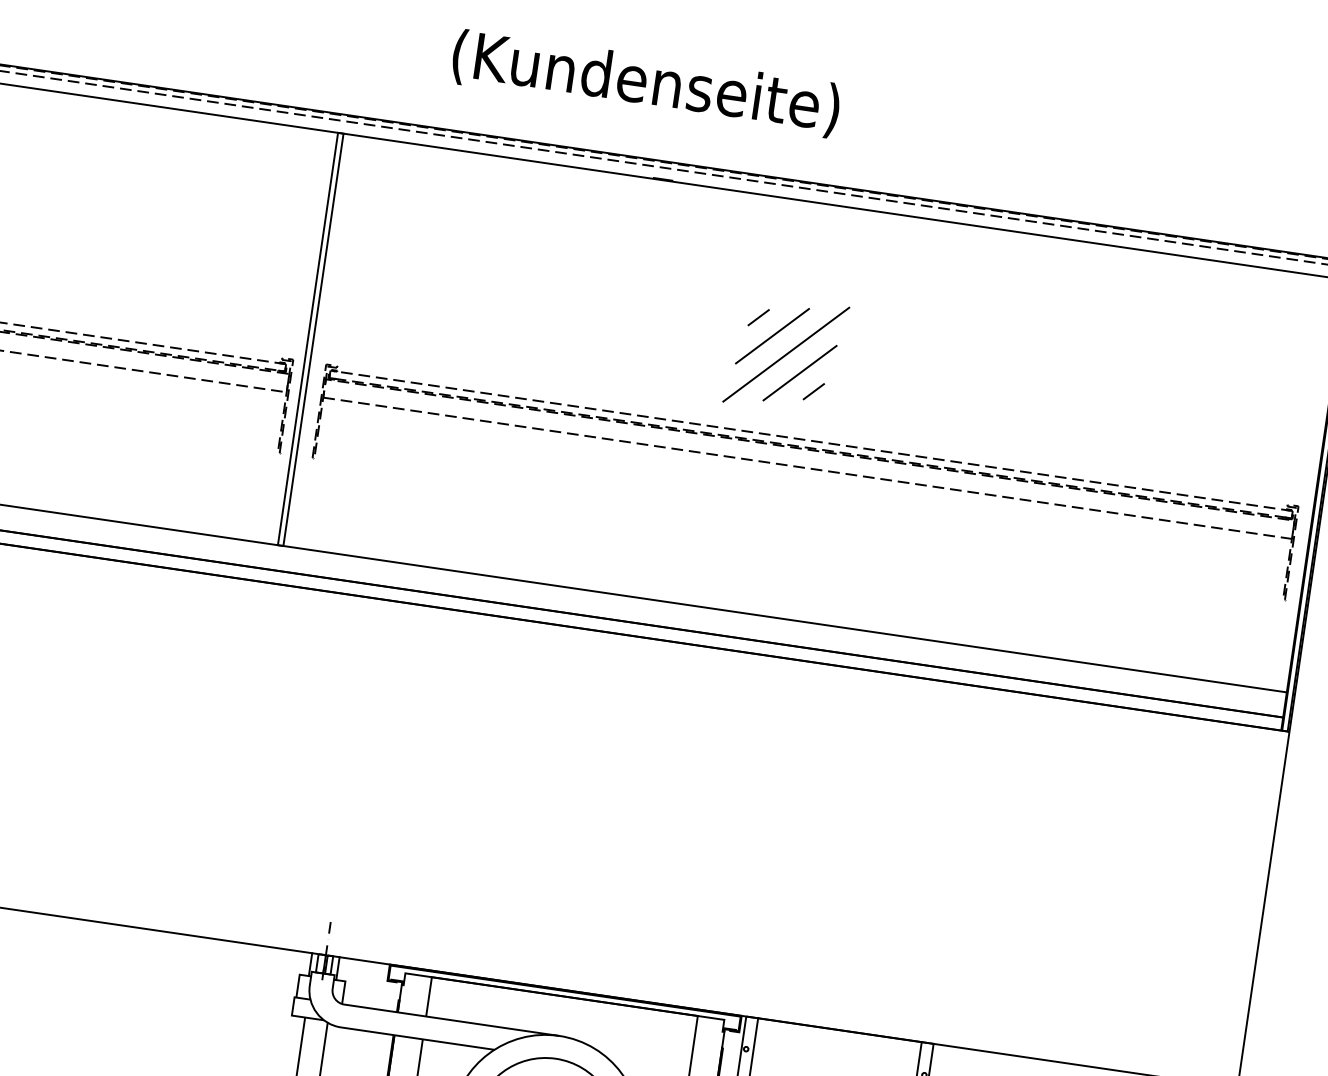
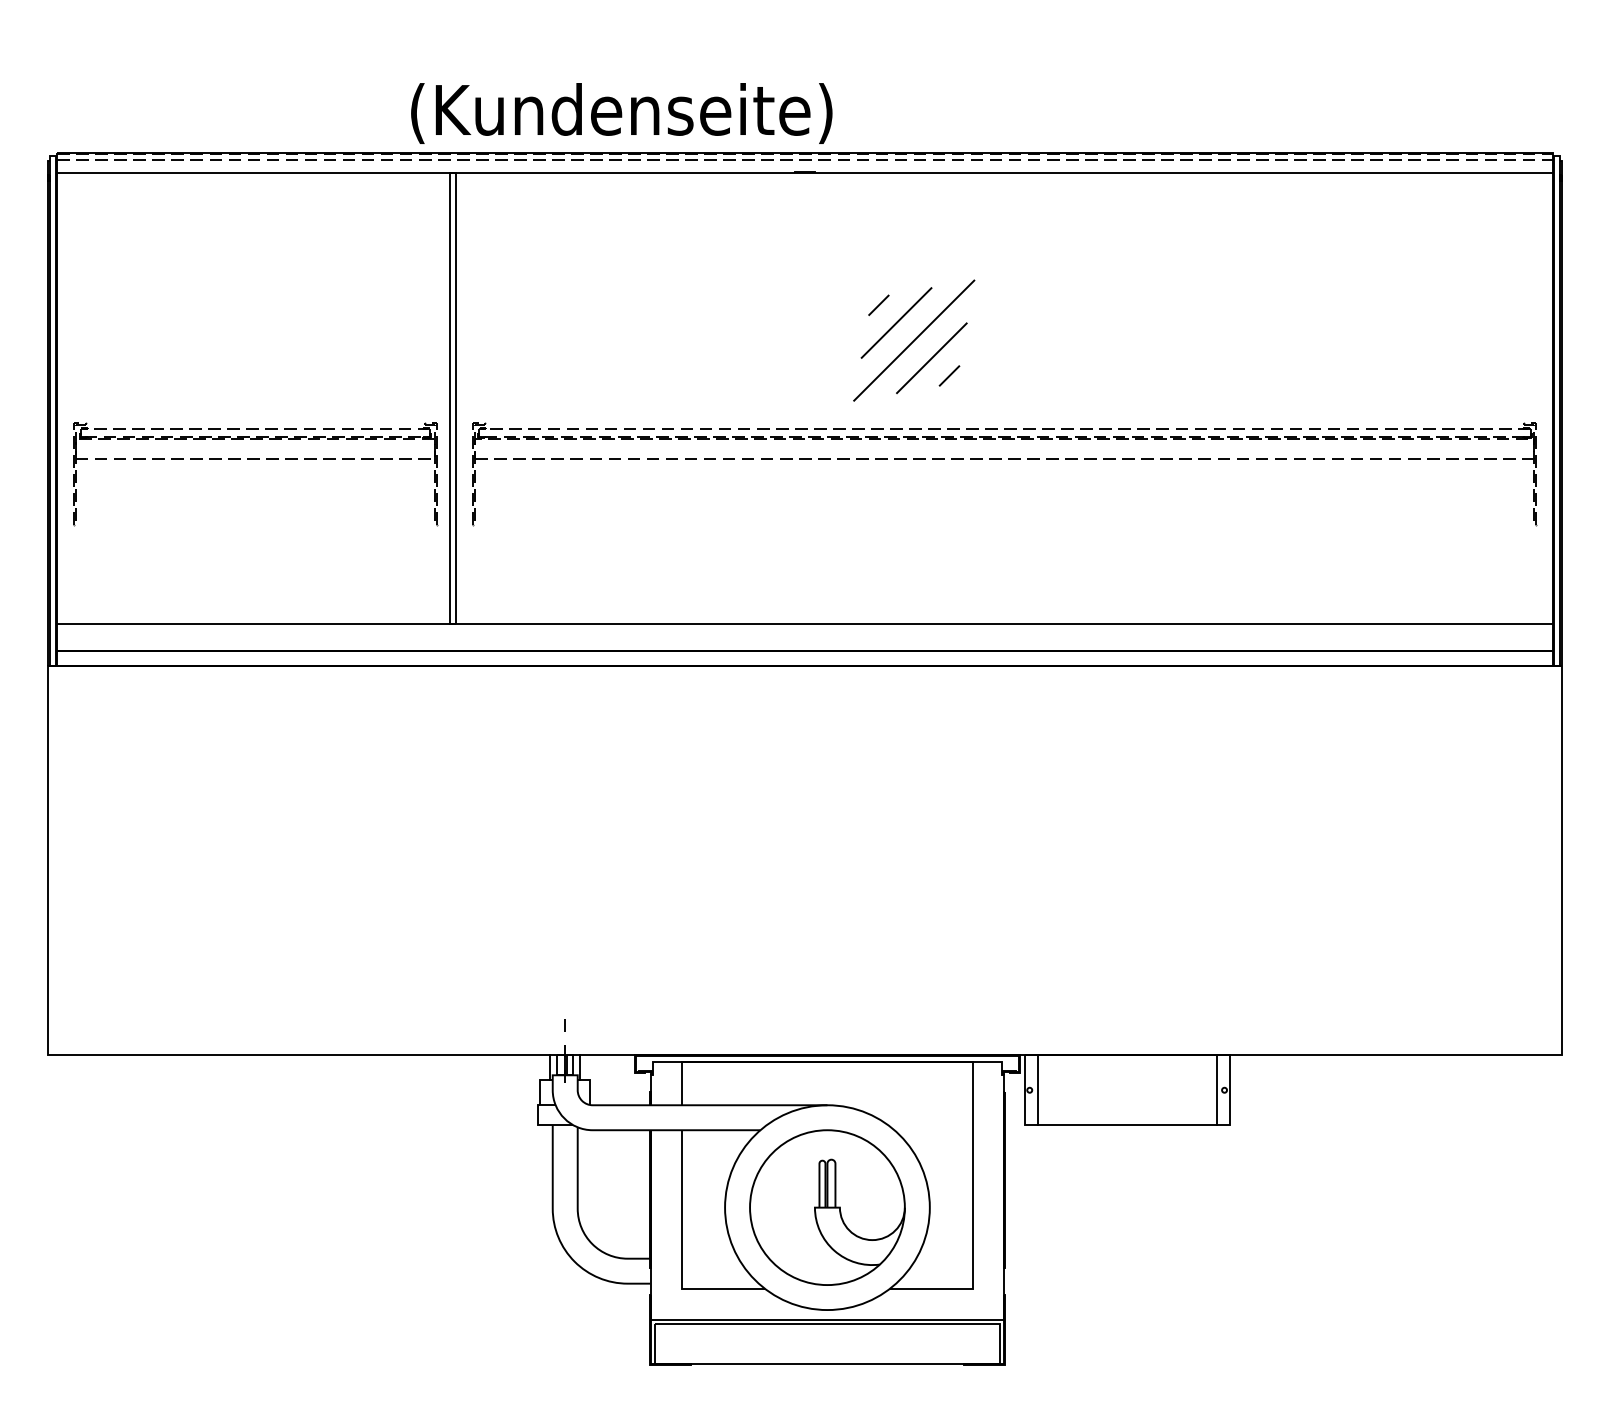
text: (645, 83) -> (621, 113), moved
part: (786, 354) -> (914, 340), moved

